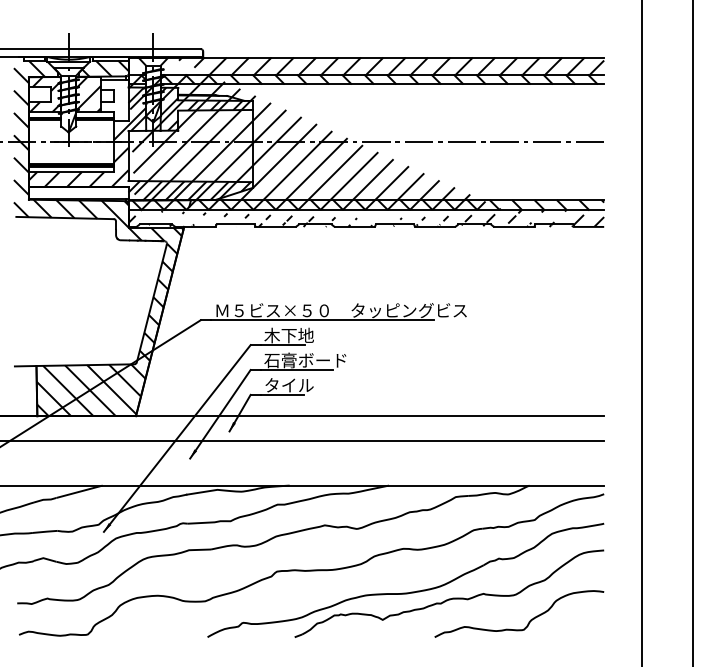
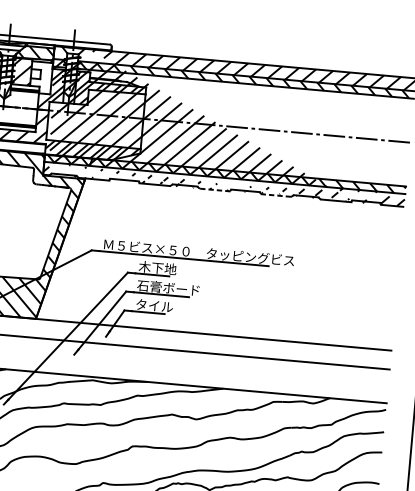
line: (354, 226) -> (214, 189), solid -> dashed
line: (434, 226) -> (275, 195), solid -> dashed

